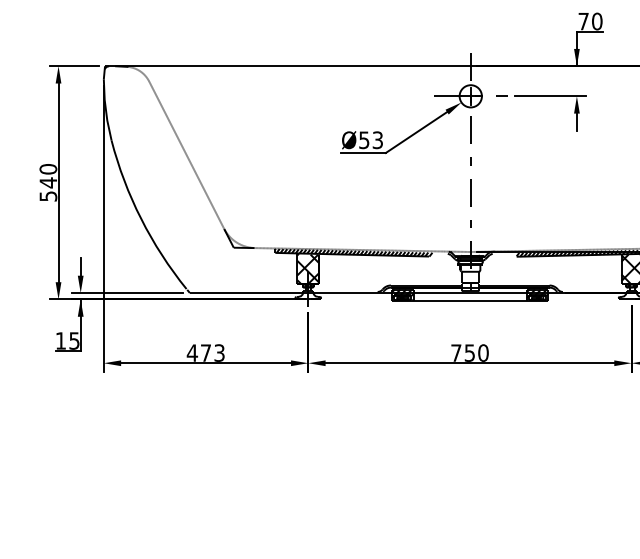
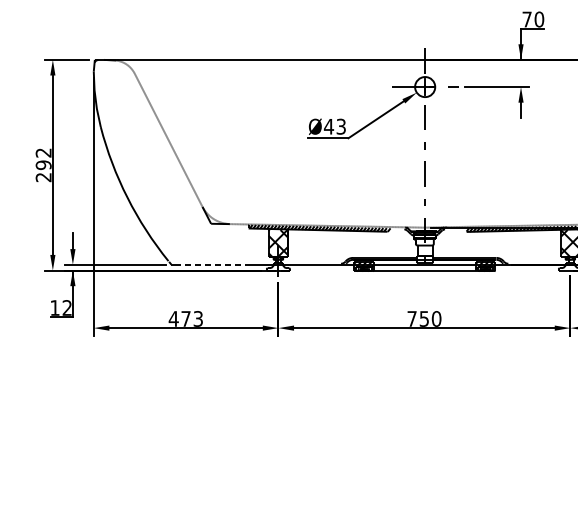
text: (363, 140) -> (328, 126), Ø53 -> Ø43
text: (48, 182) -> (43, 164), 540 -> 292
line: (236, 293) -> (213, 265), solid -> dashed
text: (74, 340) -> (67, 307), 15 -> 12

